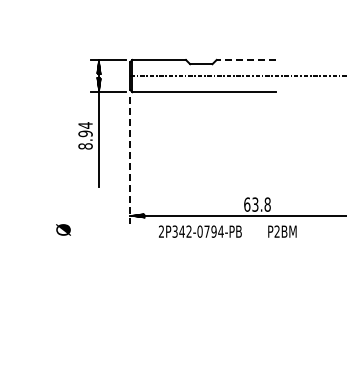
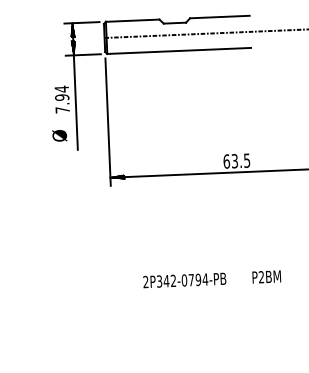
line: (246, 60) -> (219, 17), dashed -> solid
text: (85, 146) -> (62, 110), 8.94 -> 7.94
line: (130, 160) -> (108, 122), dashed -> solid
text: (267, 204) -> (246, 160), 63.8 -> 63.5
text: (63, 229) -> (59, 135), moved
text: (227, 231) -> (211, 279), moved

